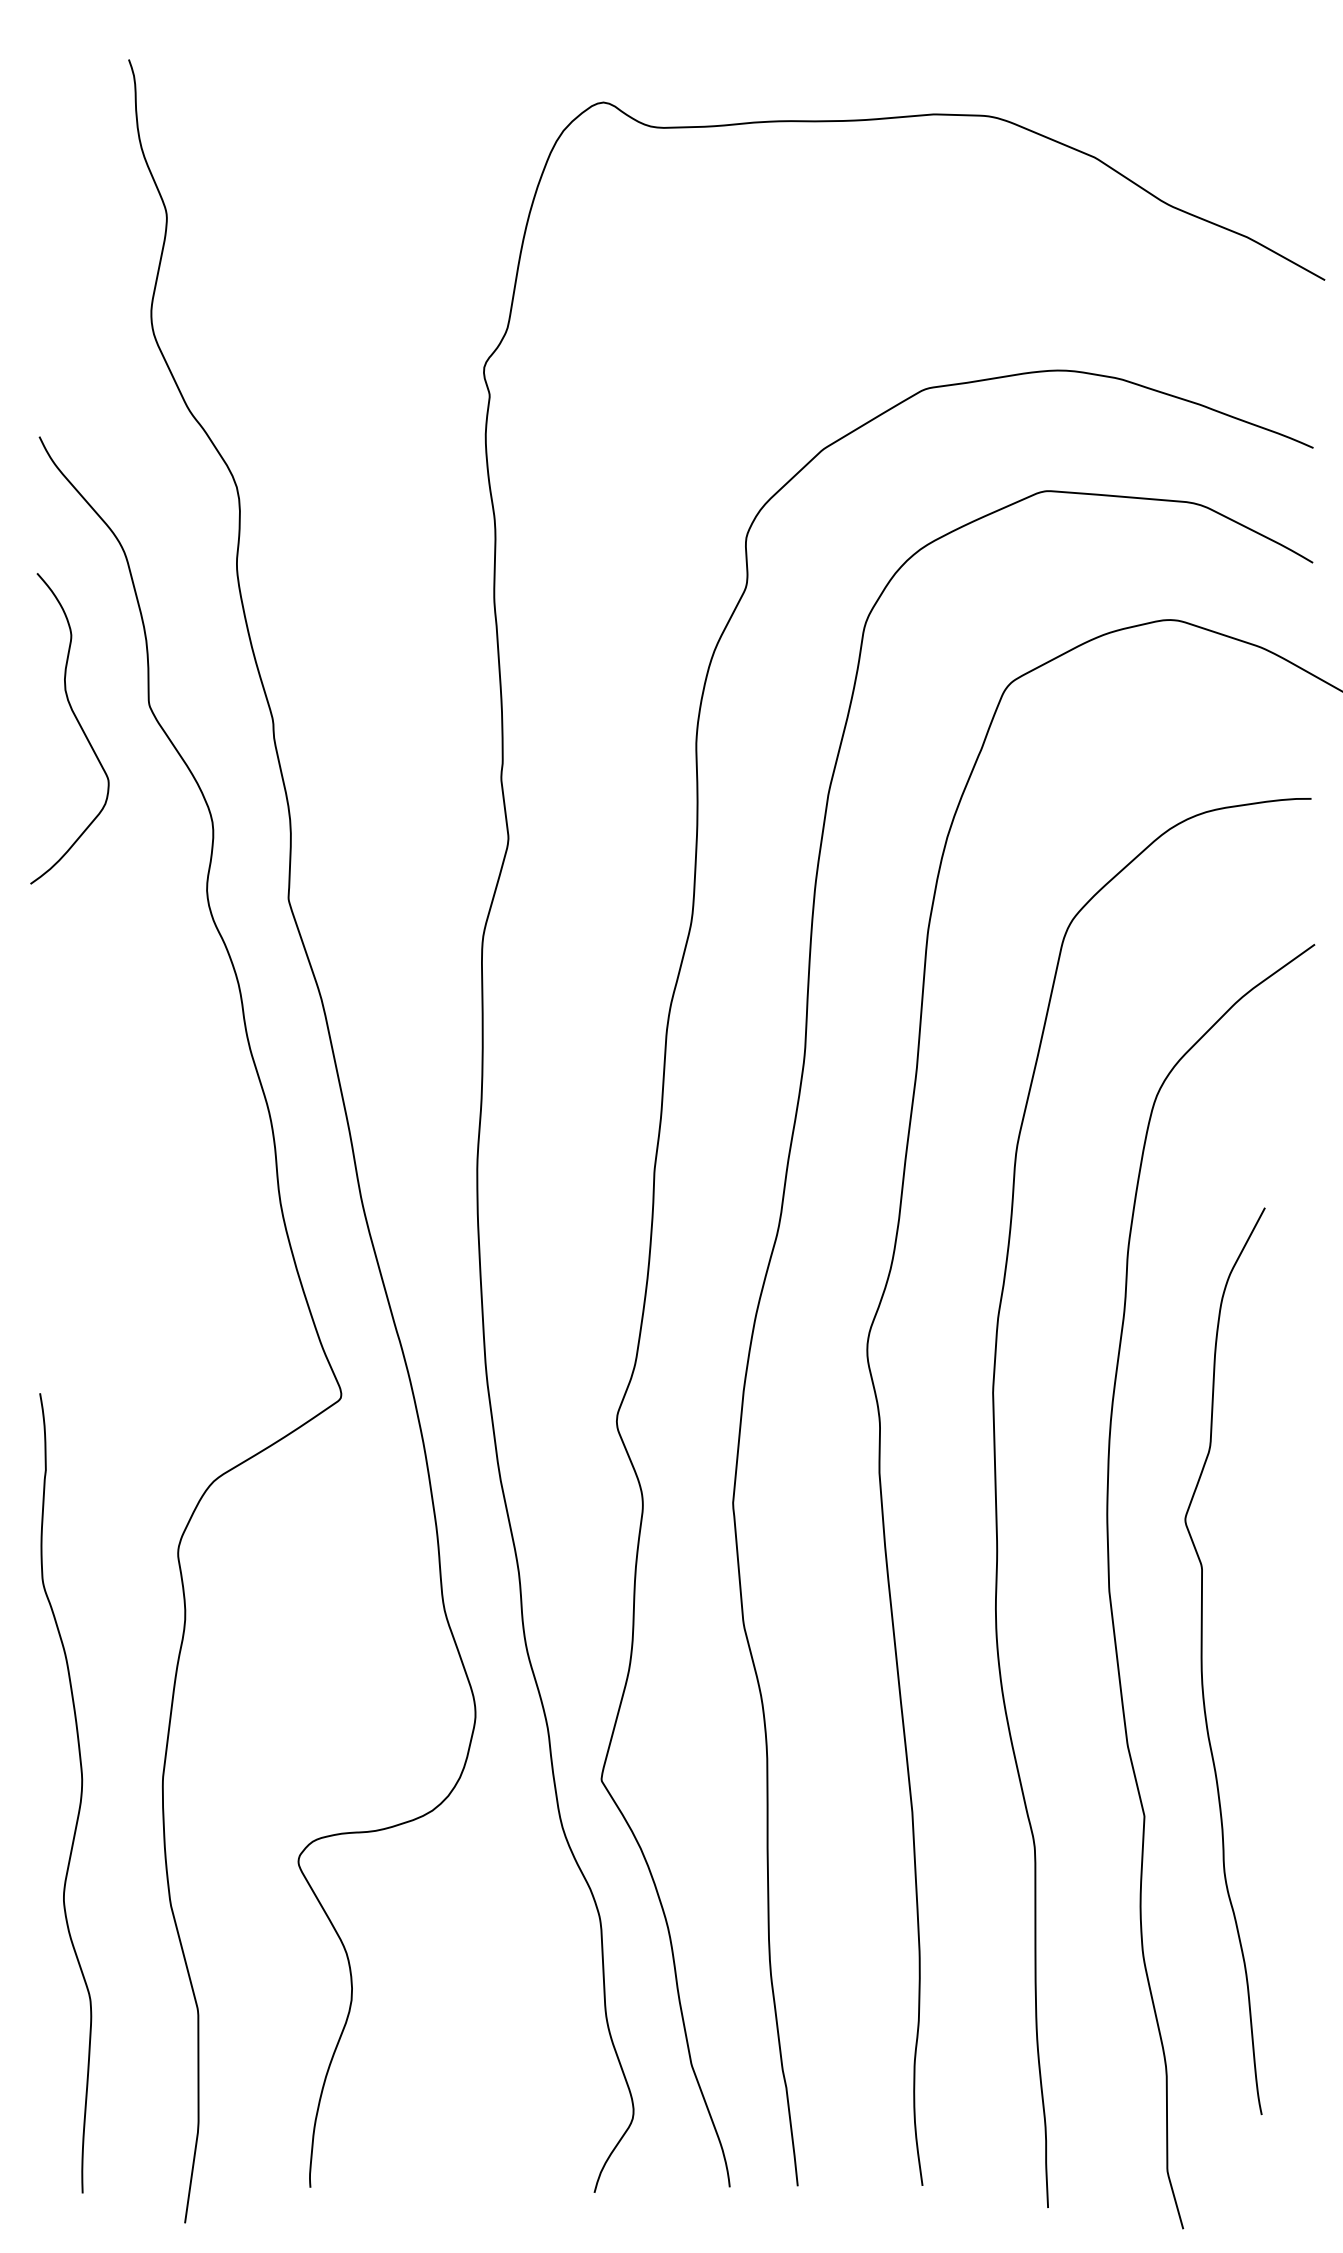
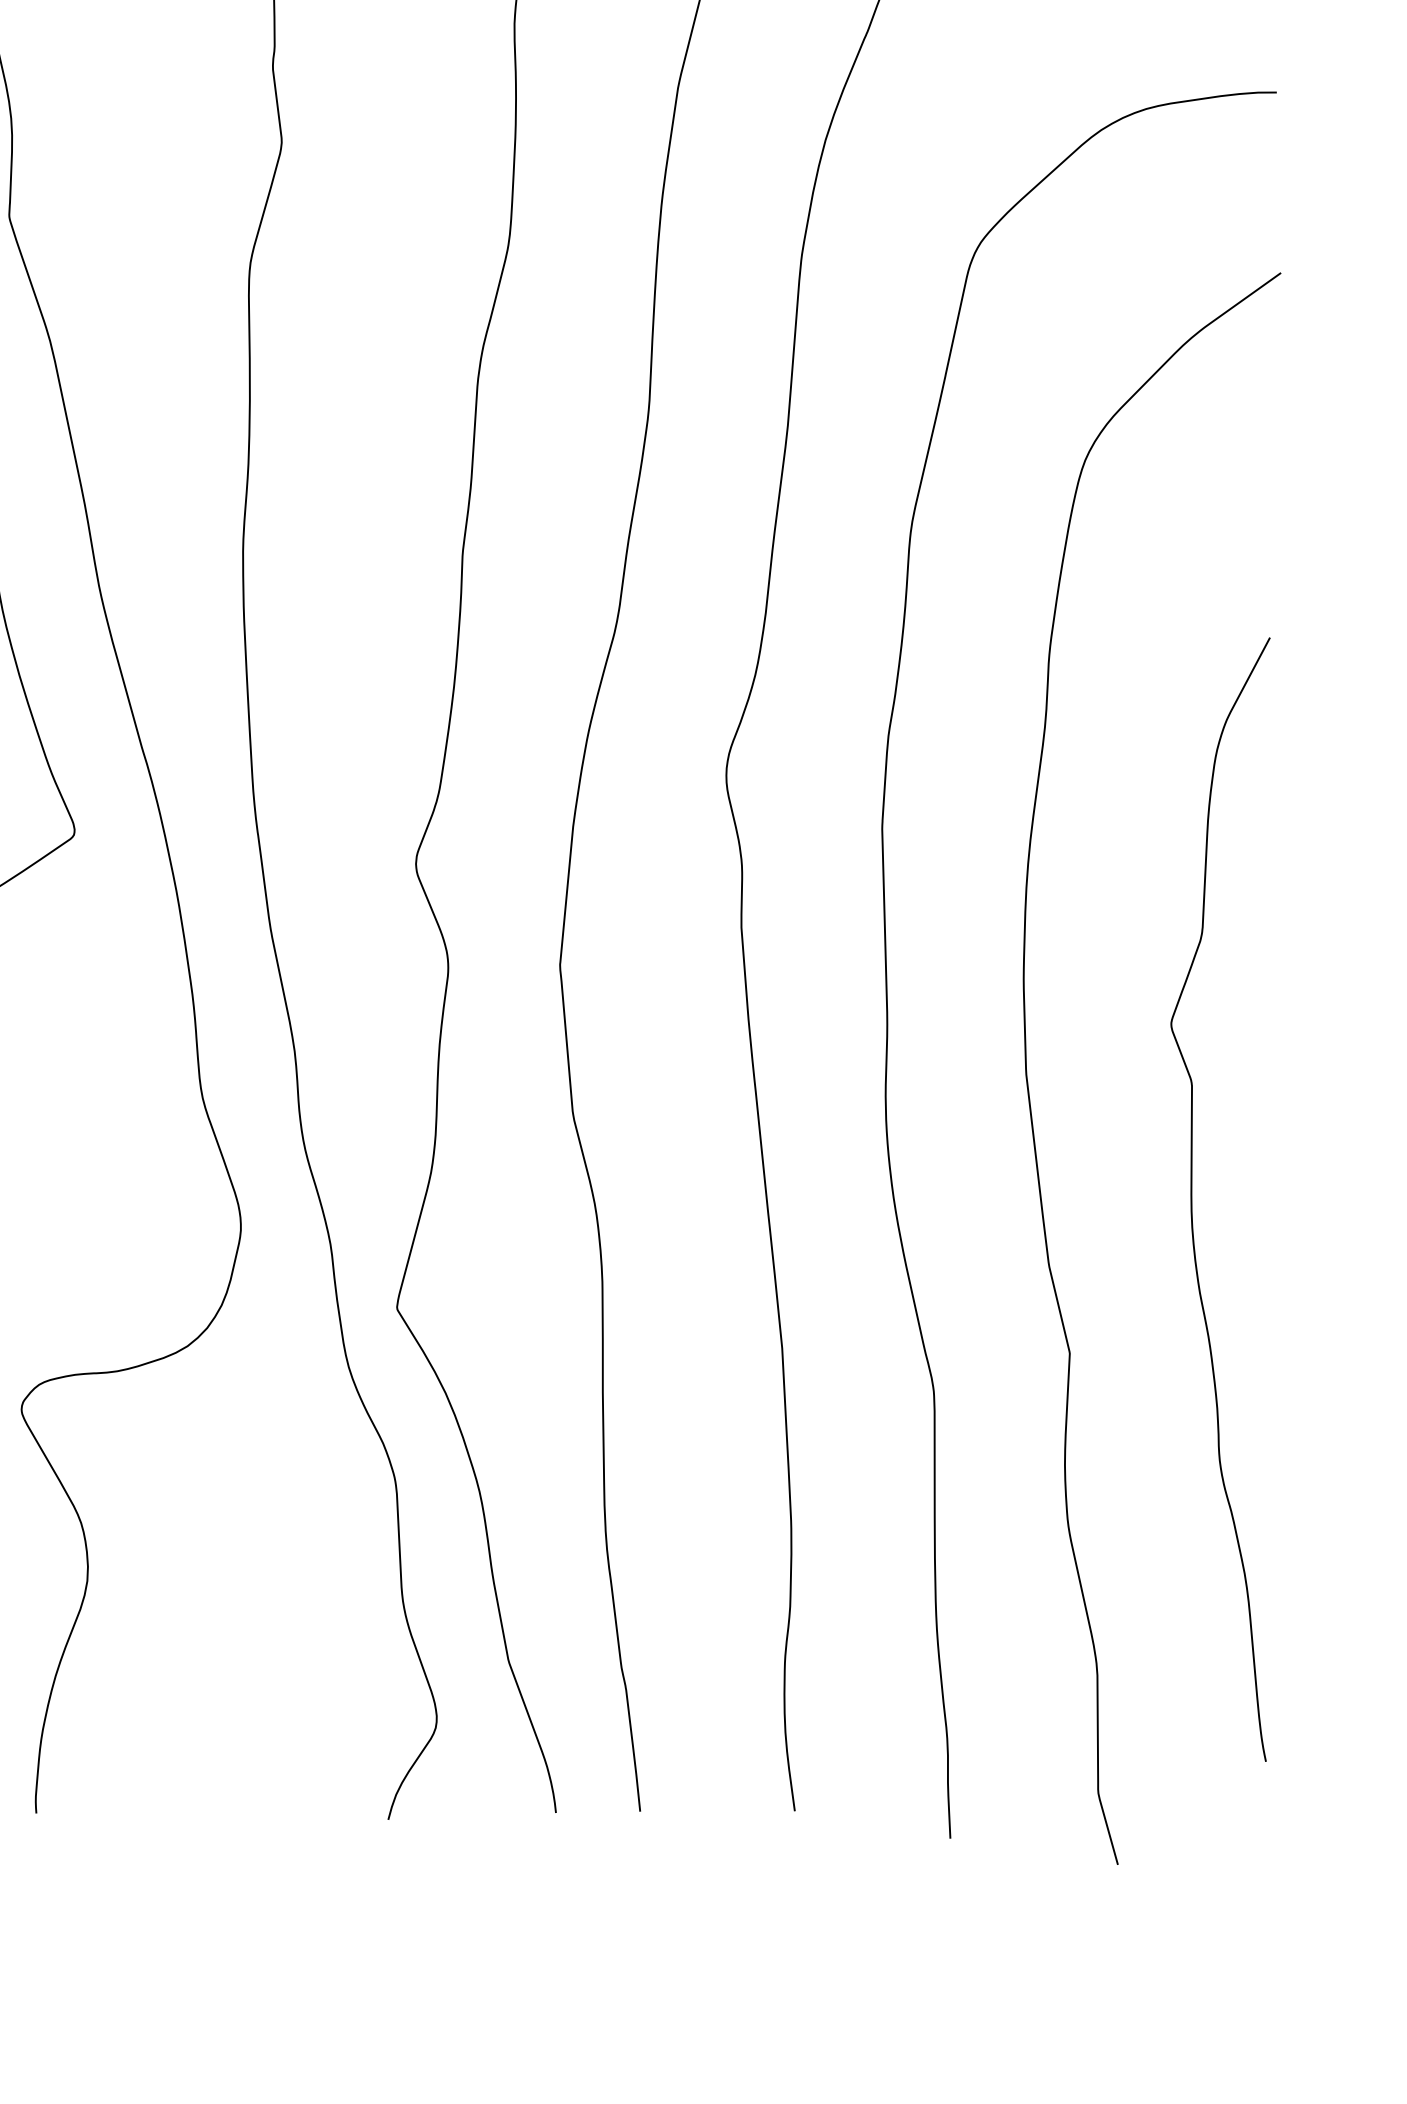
curve: (1202, 1661) -> (1192, 1199), moved

